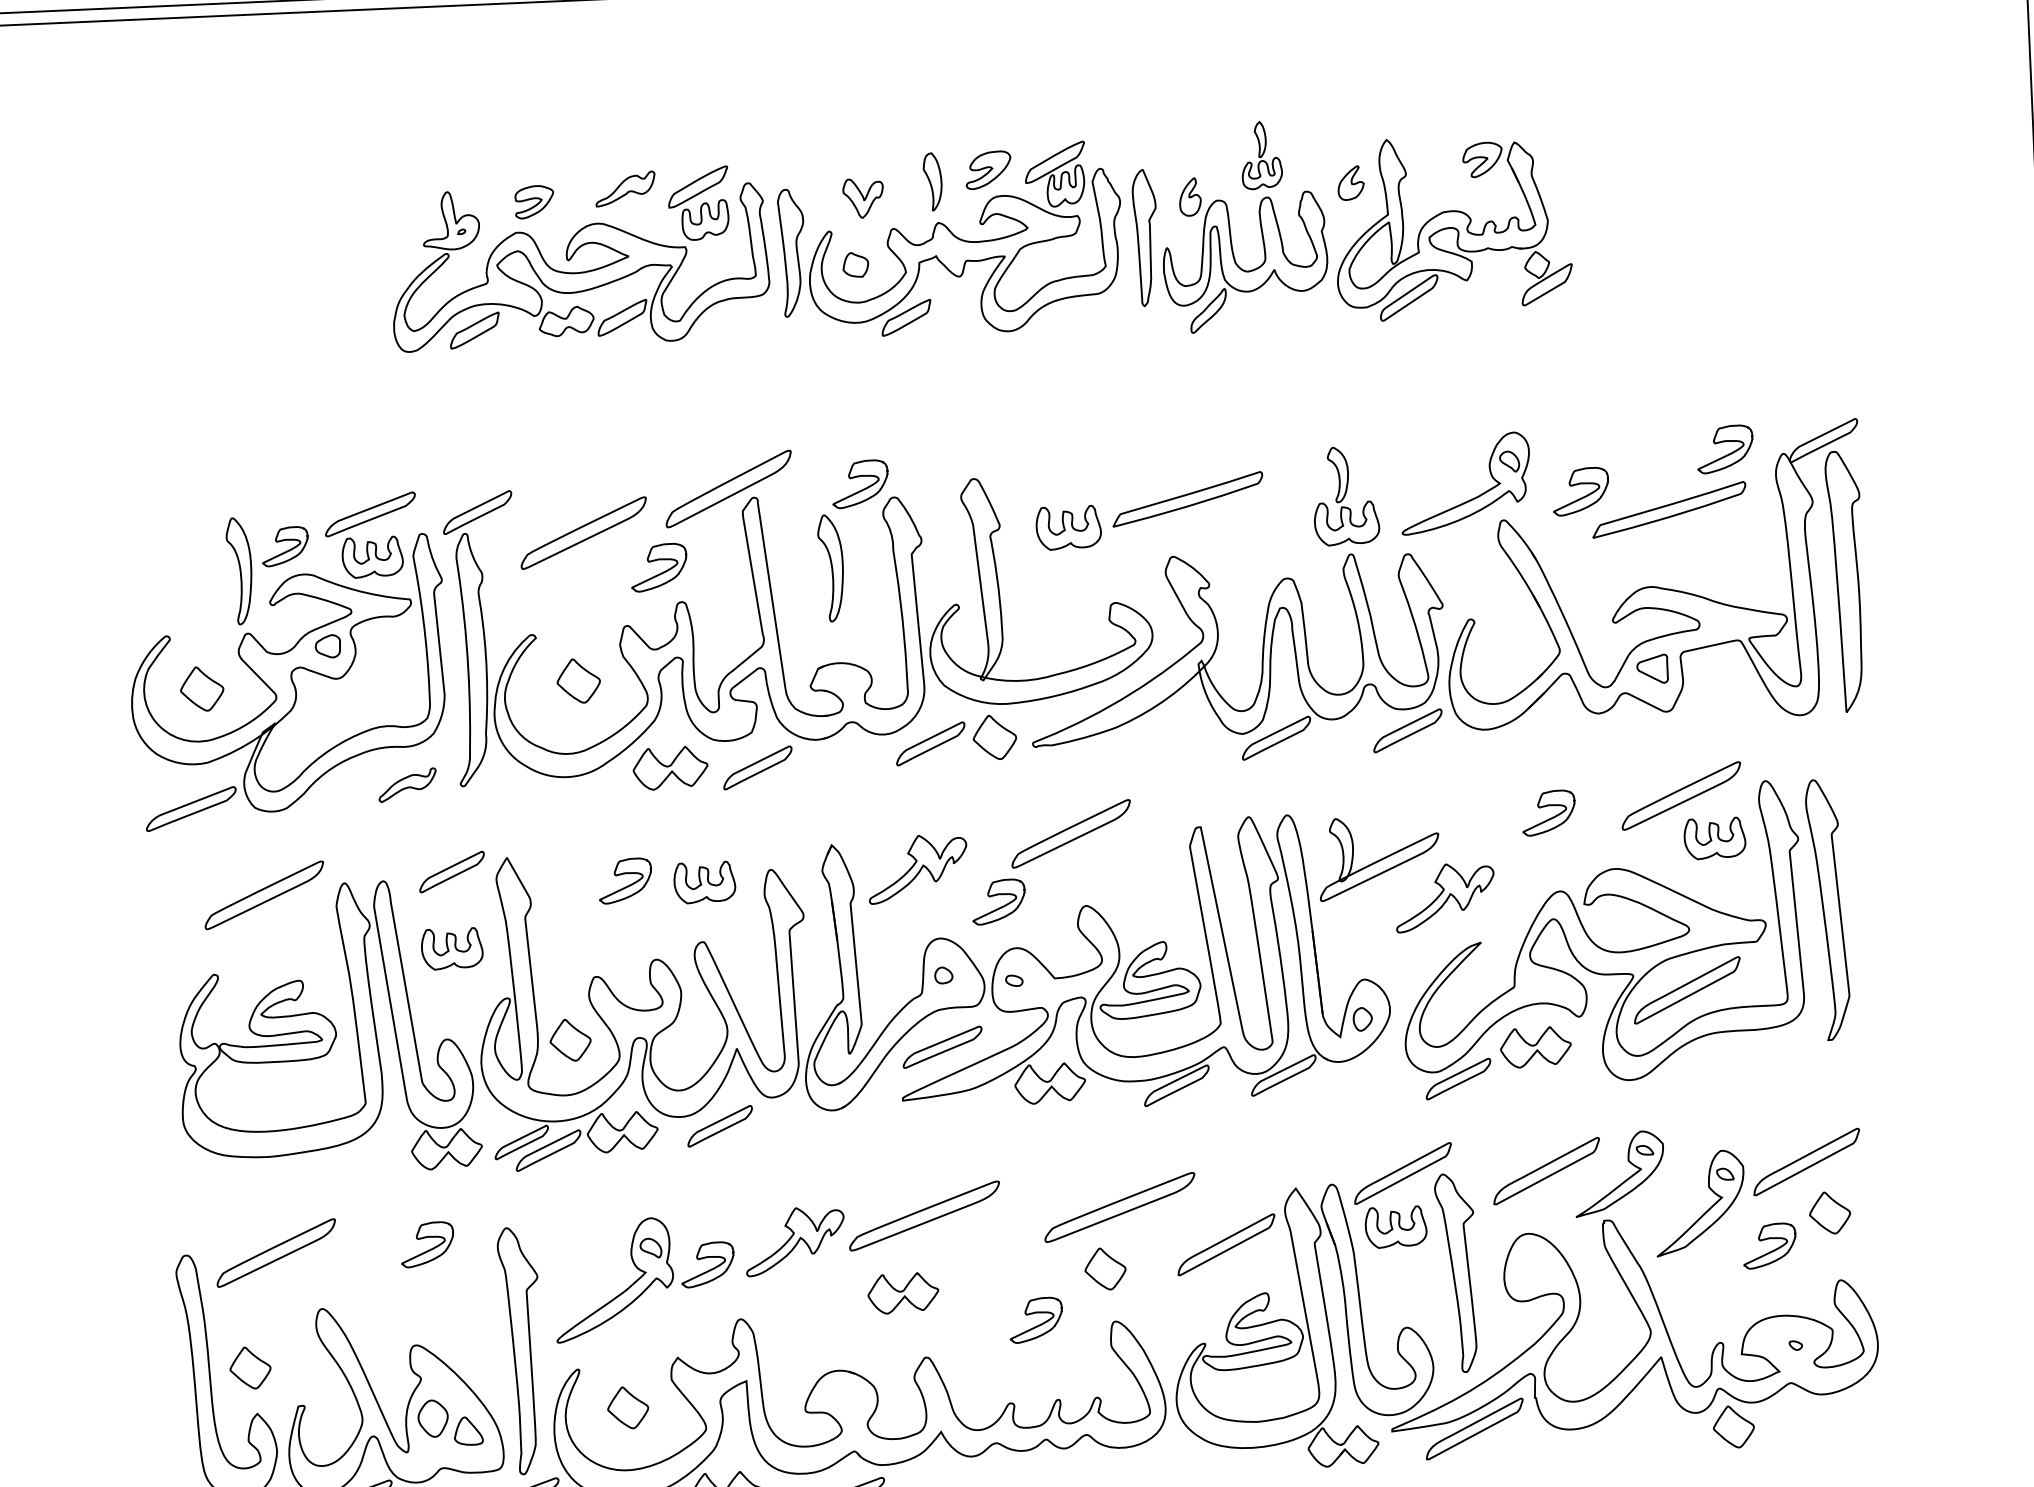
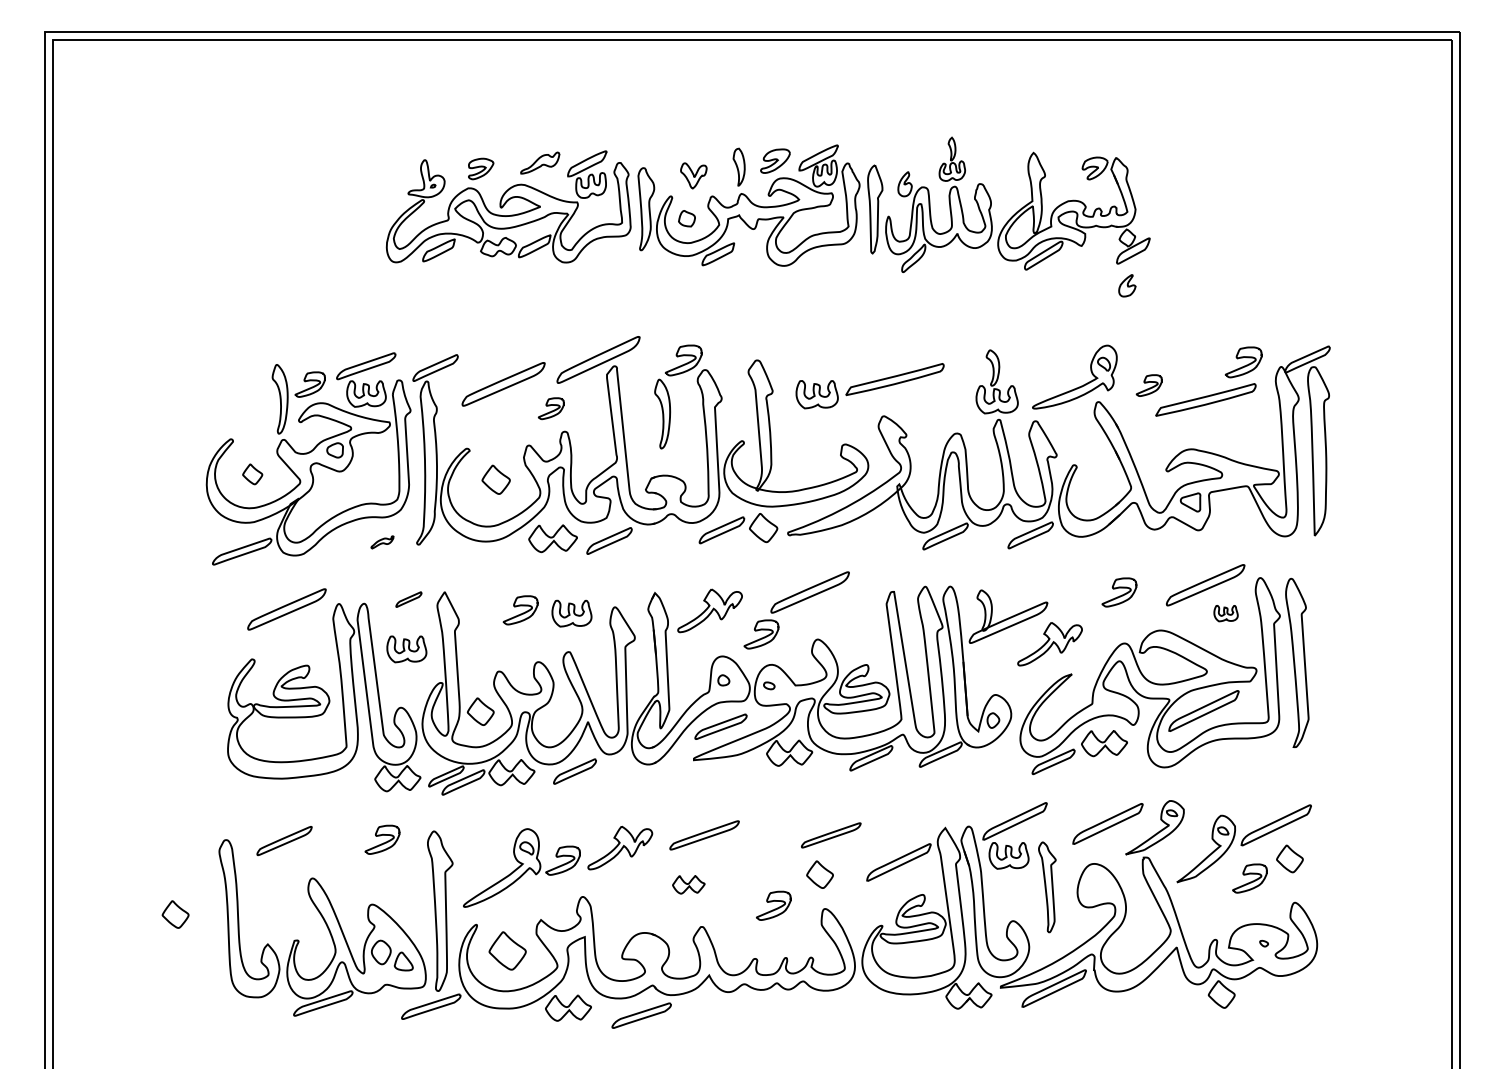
part: (1351, 182) -> (1127, 285), moved
part: (1581, 491) -> (1149, 385), size x0.7
part: (659, 567) -> (551, 408), size x0.7
part: (202, 689) -> (252, 474), size x0.7
part: (407, 785) -> (382, 542), size x0.6
part: (1713, 838) -> (1225, 613), size x0.6
part: (451, 871) -> (408, 599), size x0.6
part: (1120, 1207) -> (831, 835), size x0.6
part: (924, 1216) -> (704, 835), size x0.7
part: (276, 1252) -> (284, 840), size x0.7
part: (1457, 1273) -> (1047, 887), size x0.7
part: (902, 1292) -> (688, 884), size x0.7
part: (250, 1367) -> (175, 914), moved
part: (627, 1407) -> (507, 950), size x1.4

